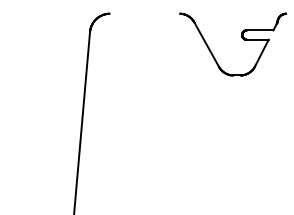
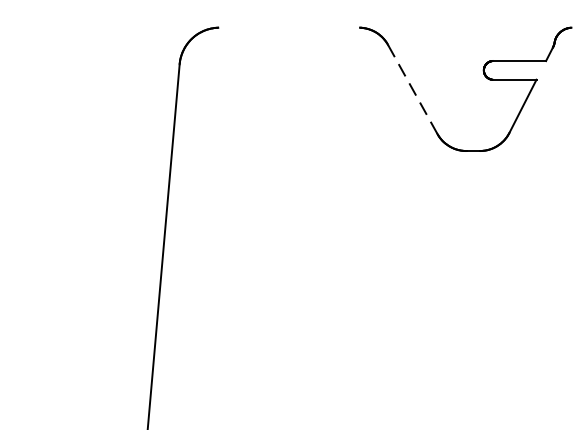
line: (206, 45) -> (412, 91), solid -> dashed

